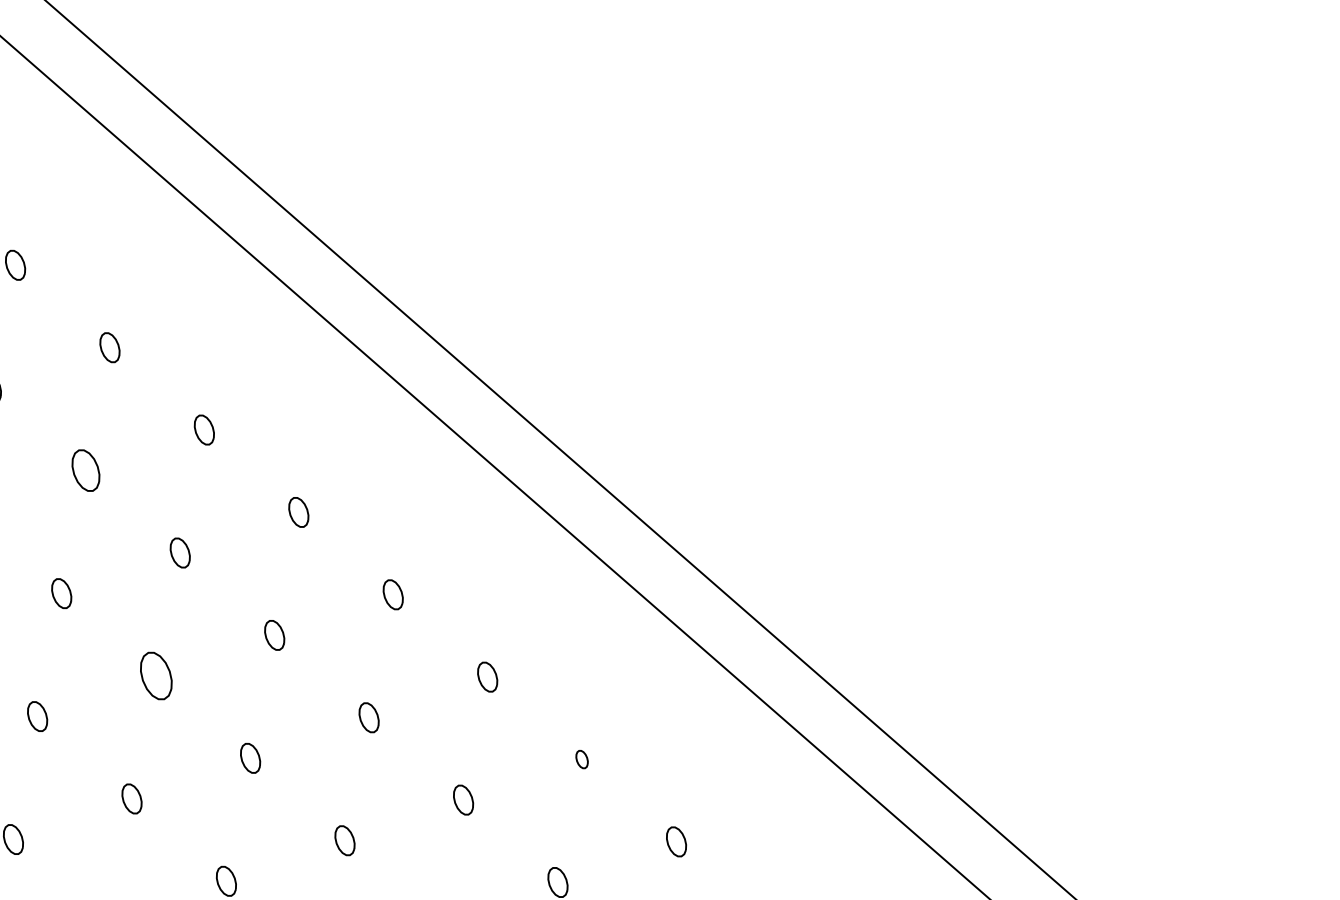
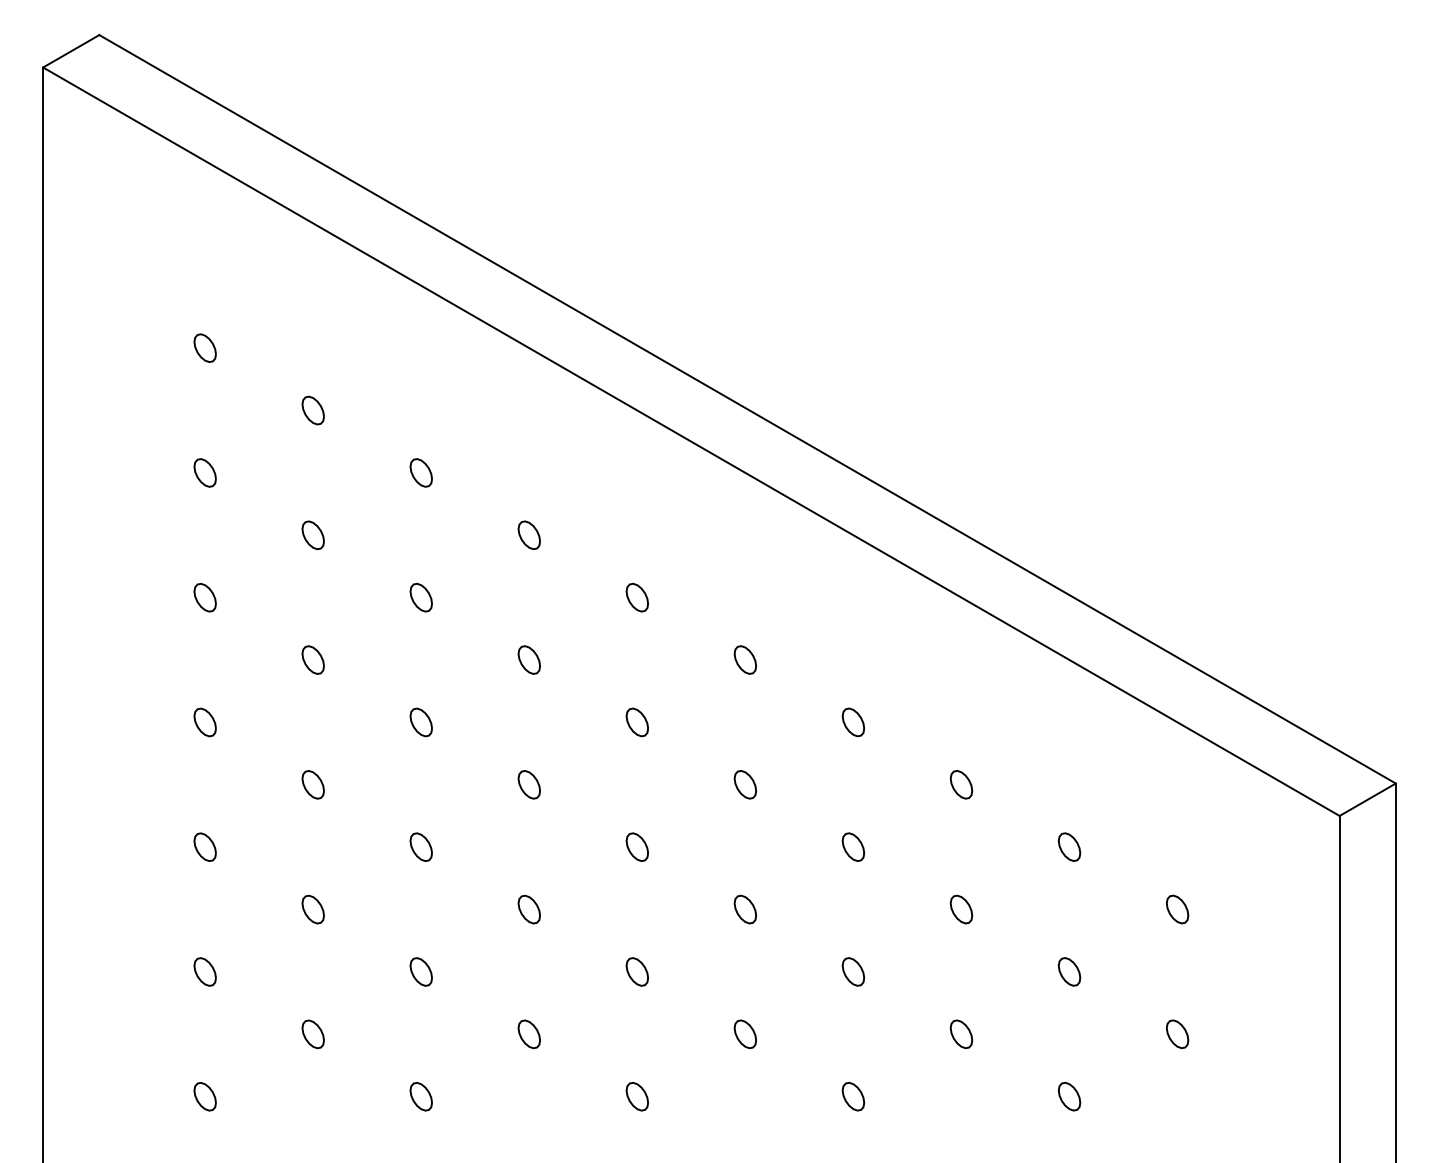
part: (85, 470) -> (312, 535), size x0.71
part: (155, 675) -> (420, 722), size x0.62
part: (582, 759) -> (853, 722), size x1.67

